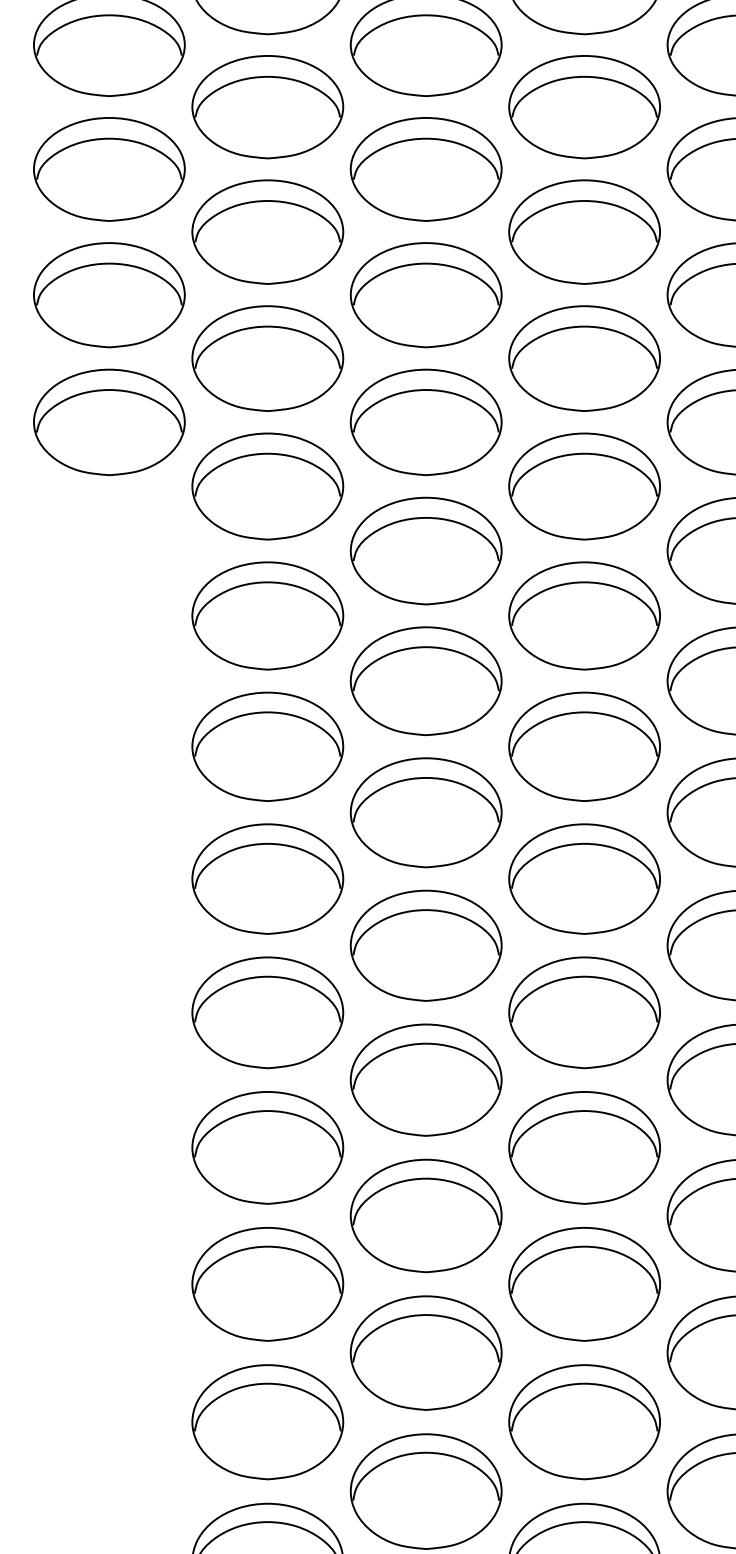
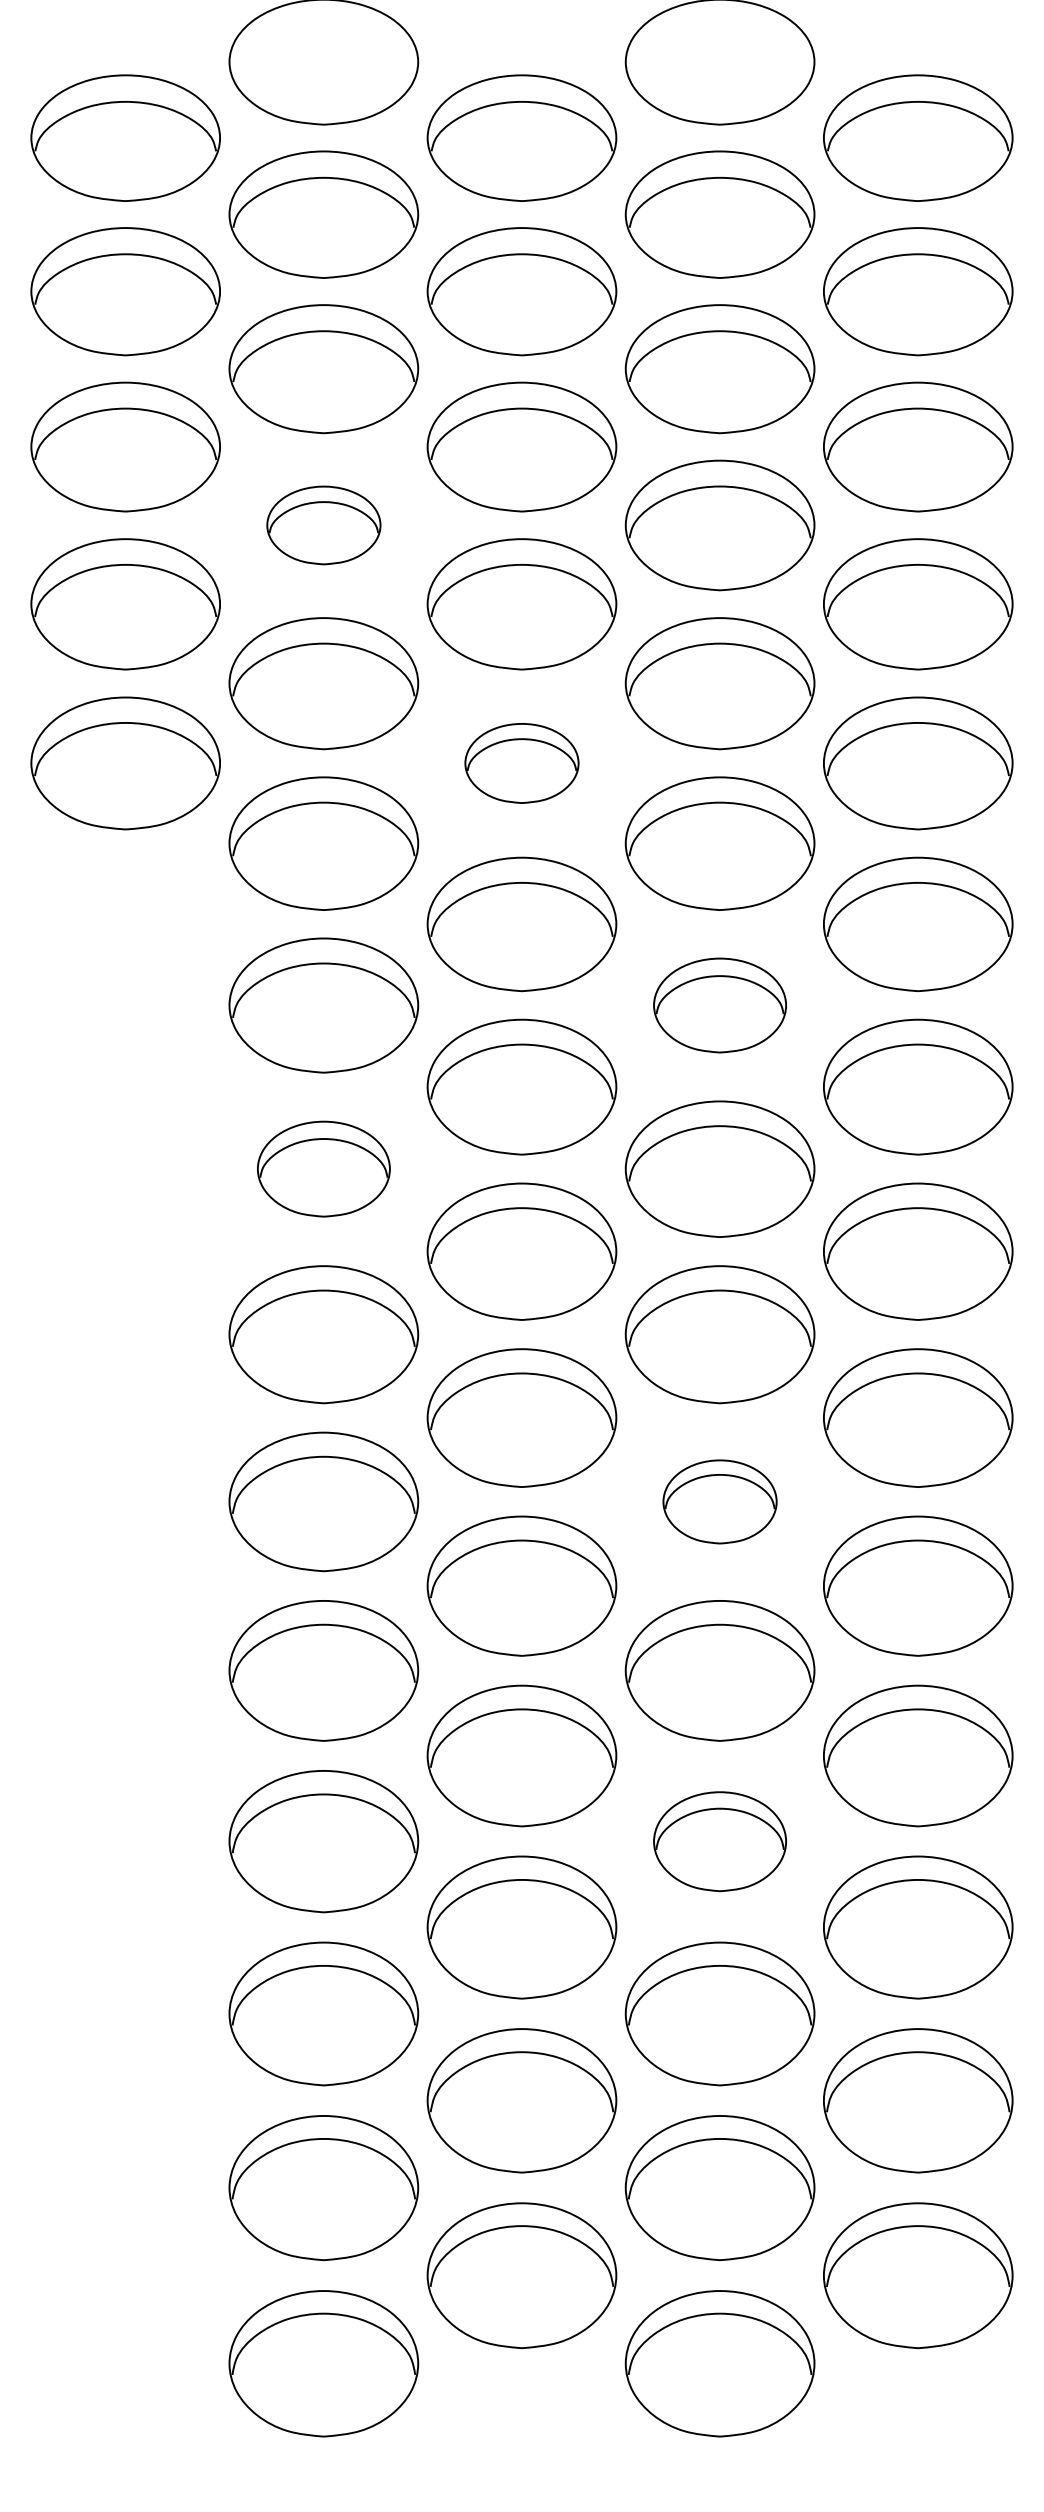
part: (267, 232) -> (323, 525), size x0.6
part: (425, 422) -> (521, 763), size x0.6
part: (584, 615) -> (719, 1005), size x0.7
part: (267, 746) -> (323, 1168), size x0.7
part: (584, 1012) -> (719, 1501), size x0.6
part: (584, 1284) -> (719, 1841), size x0.7

